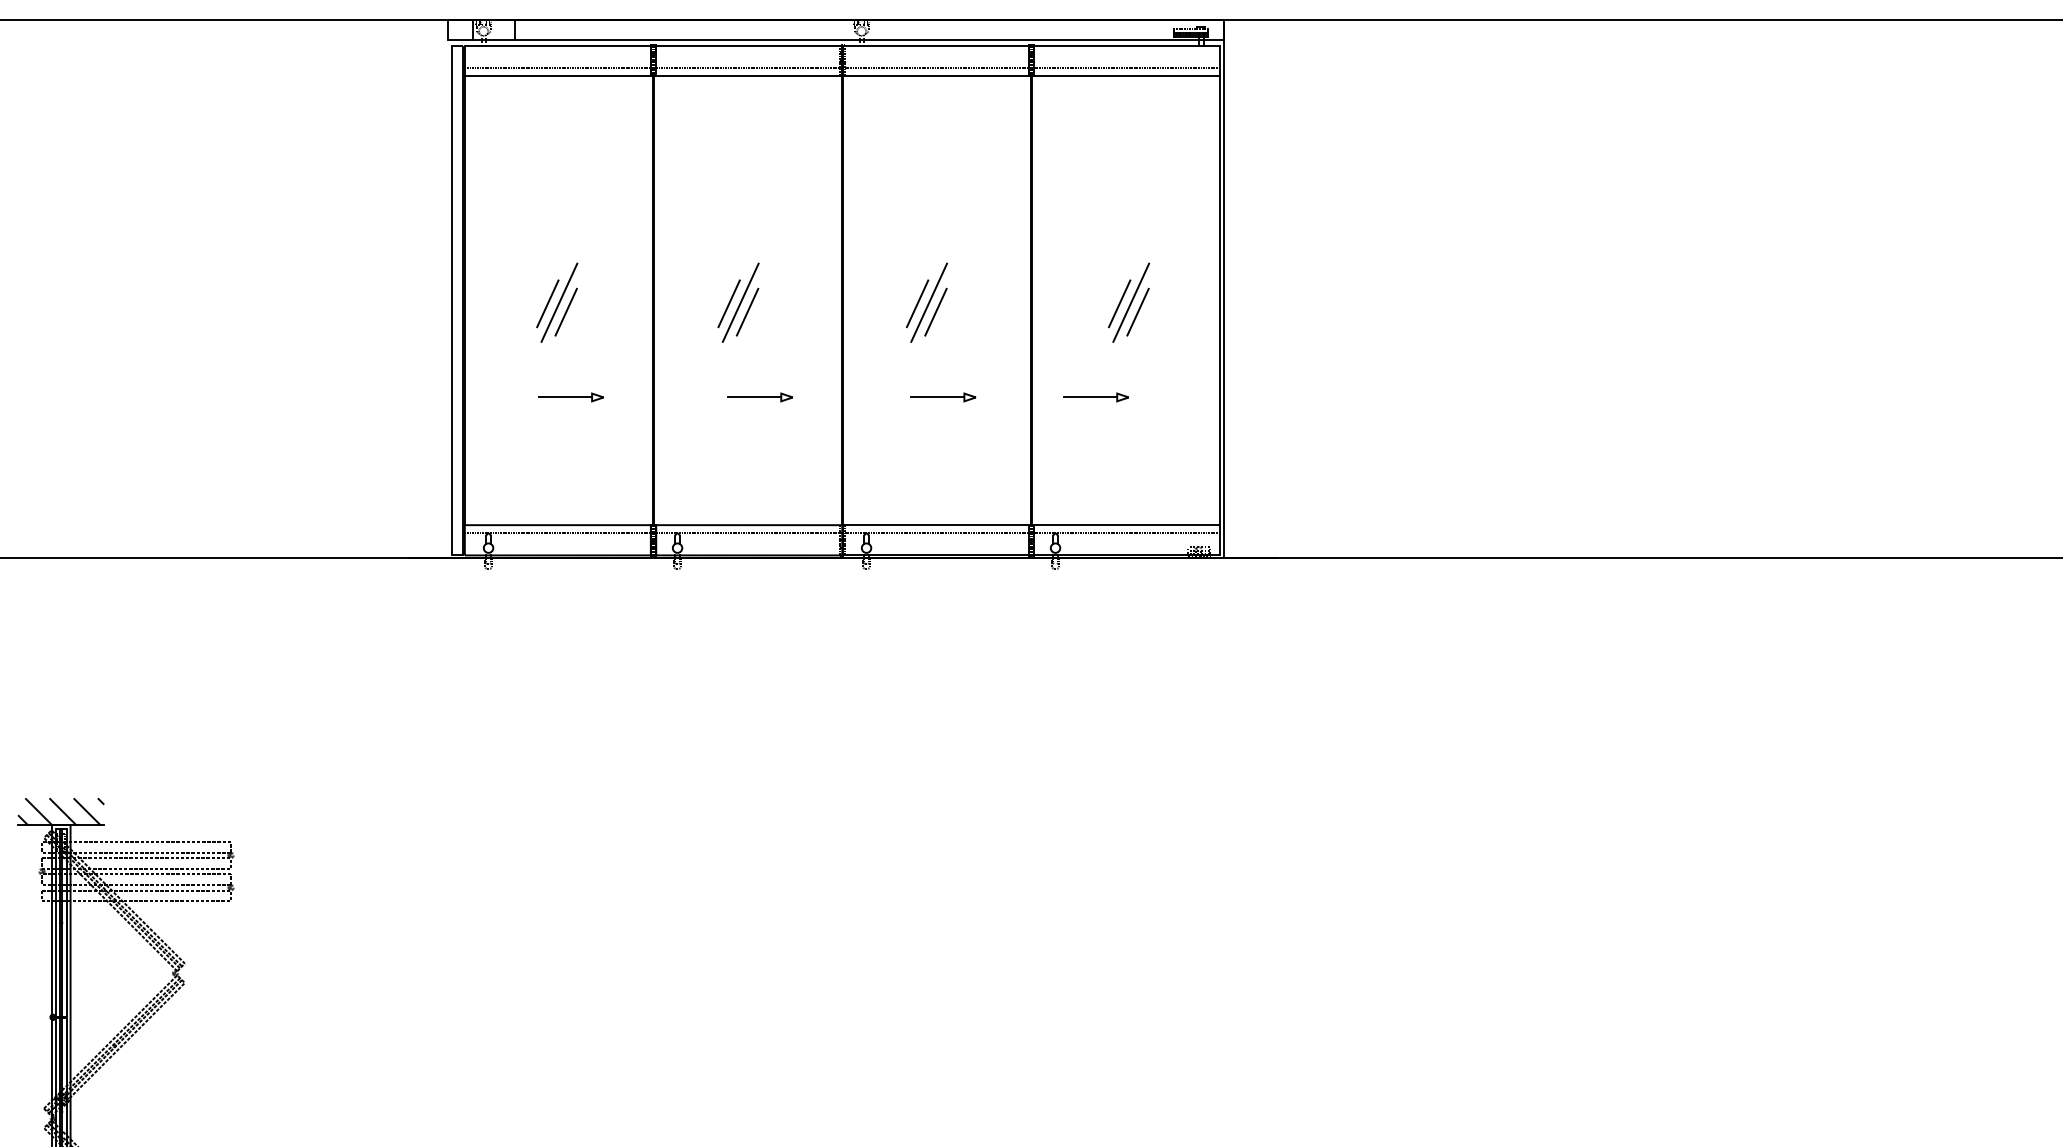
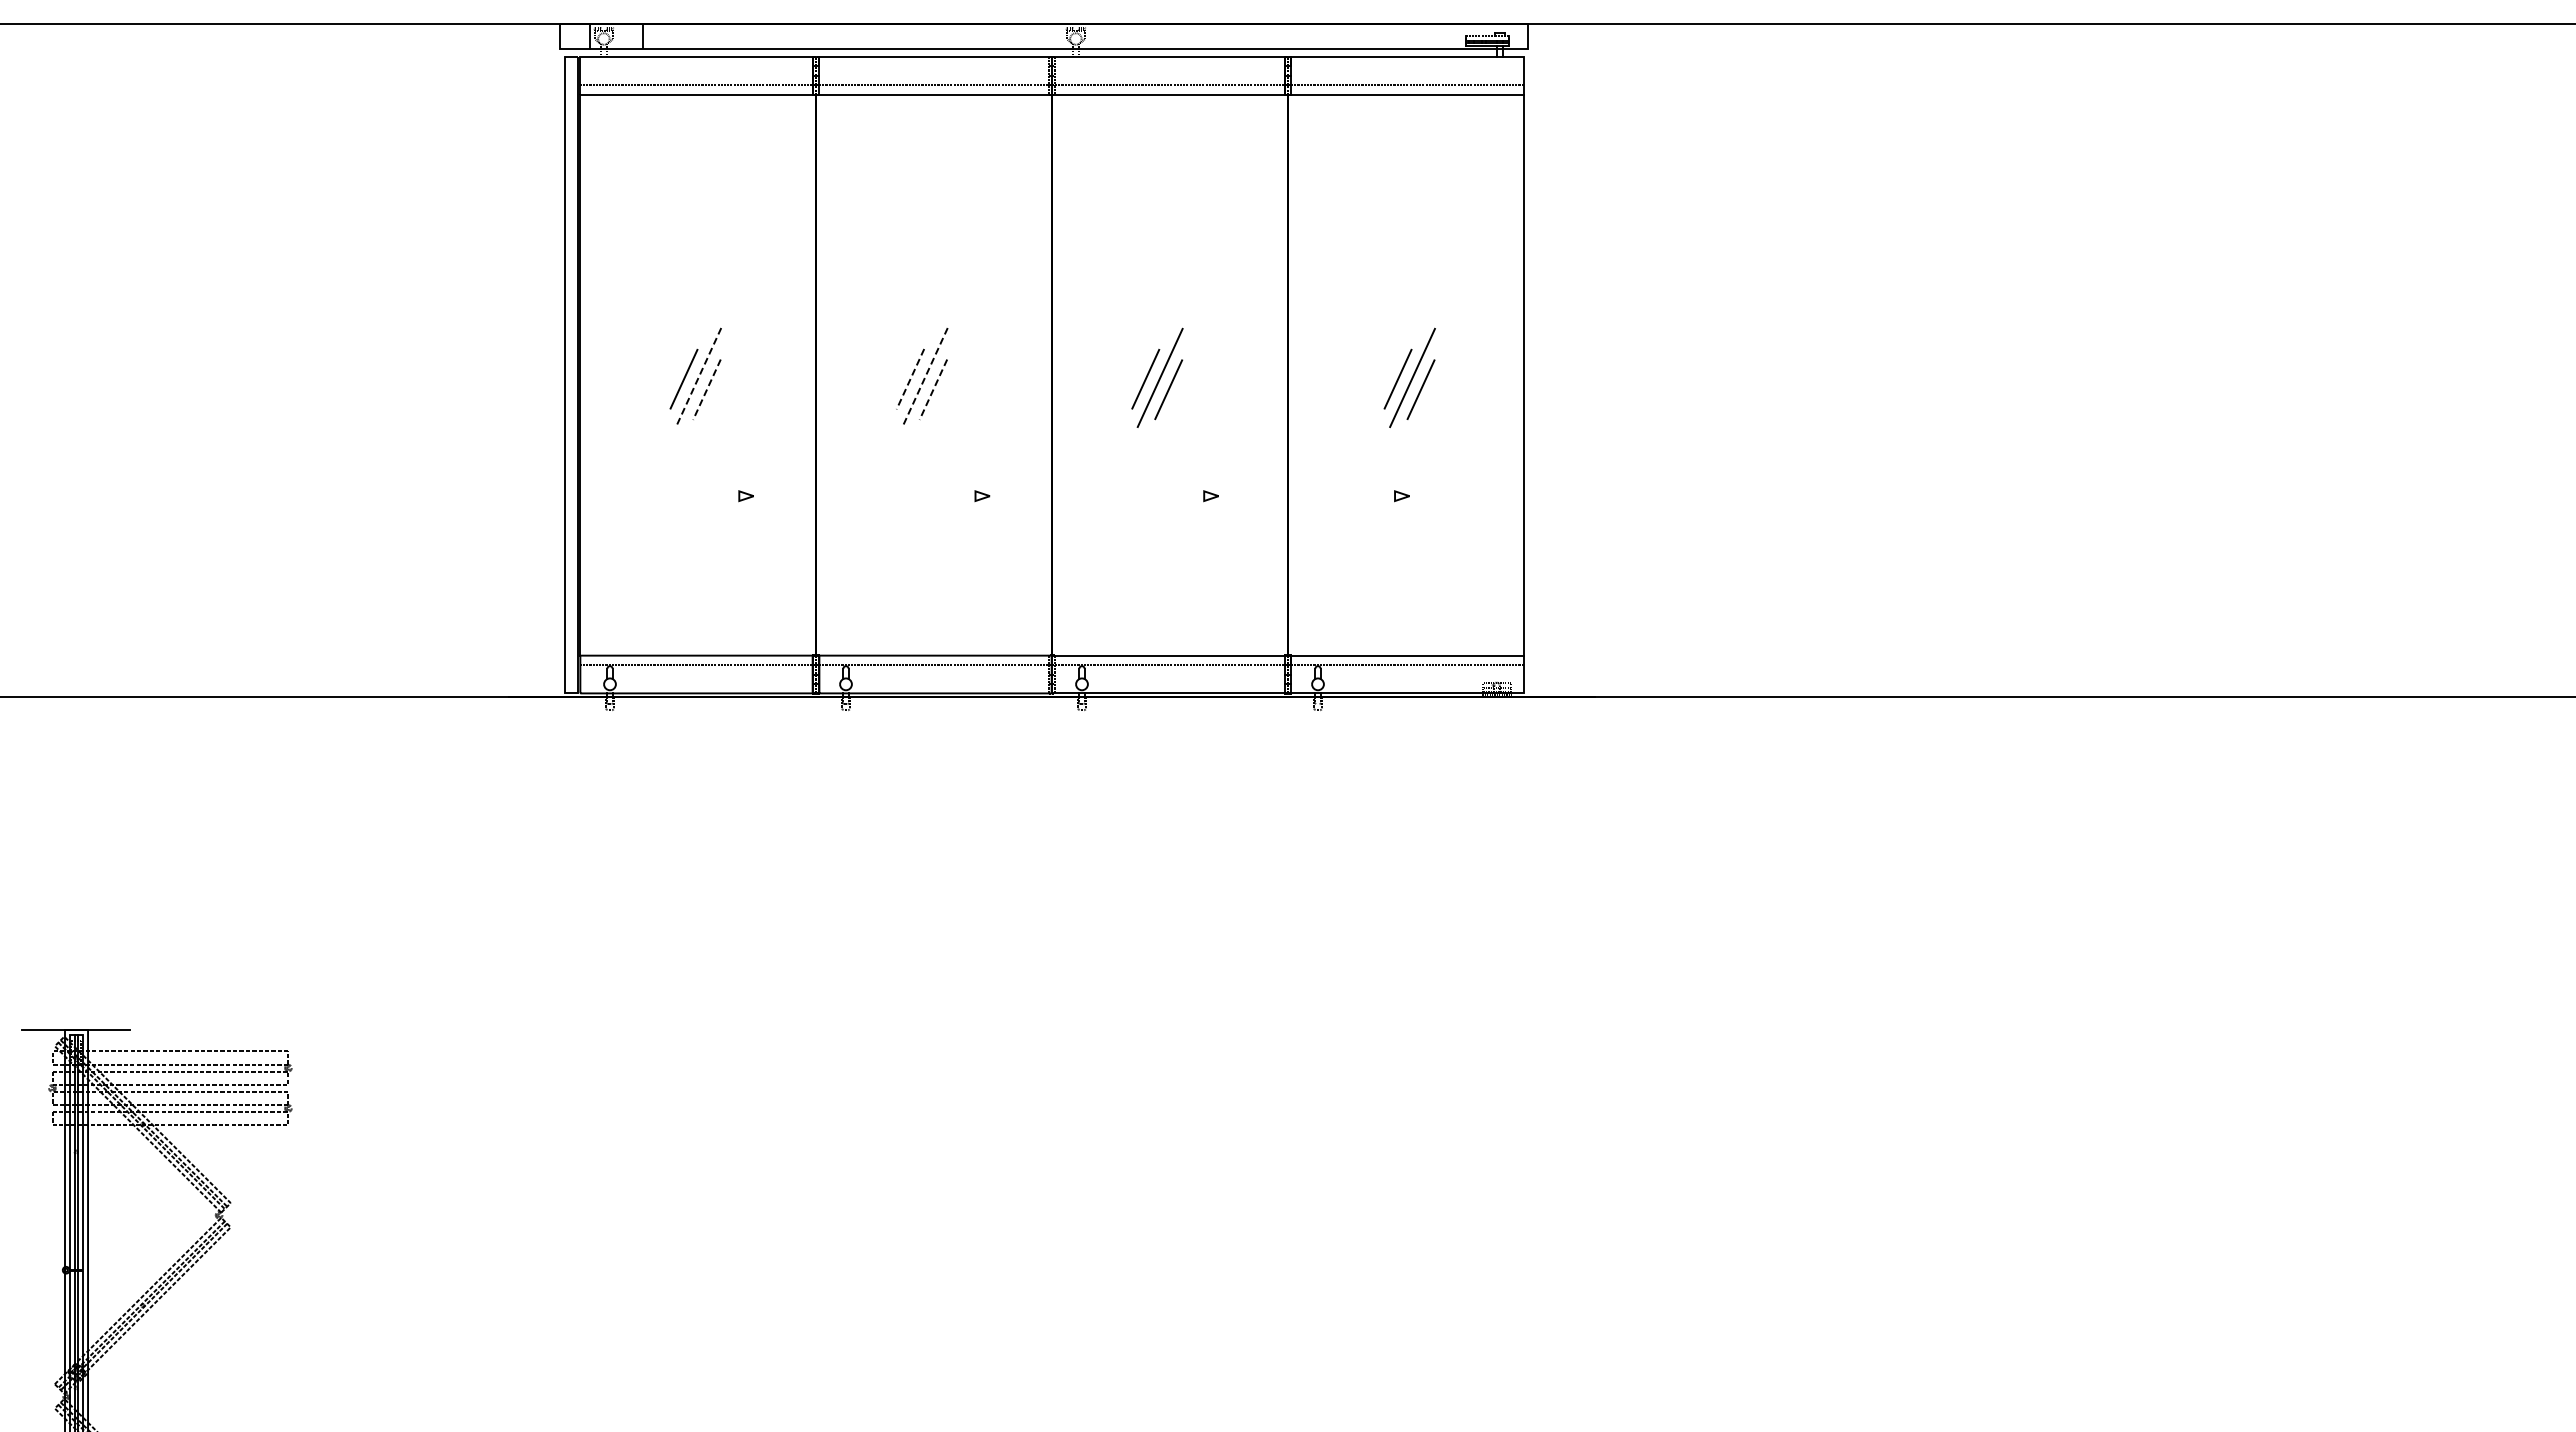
line: (1223, 288) -> (1527, 360), removed
line: (559, 302) -> (698, 377), solid -> dashed
line: (740, 302) -> (924, 377), solid -> dashed
line: (729, 304) -> (910, 379), solid -> dashed
line: (565, 312) -> (706, 390), solid -> dashed
line: (747, 312) -> (933, 390), solid -> dashed
line: (565, 397) -> (705, 496), removed
line: (754, 397) -> (942, 496), removed
line: (937, 397) -> (1170, 496), removed
line: (1090, 397) -> (1361, 496), removed
hatch: (61, 811) -> (76, 1013), removed

